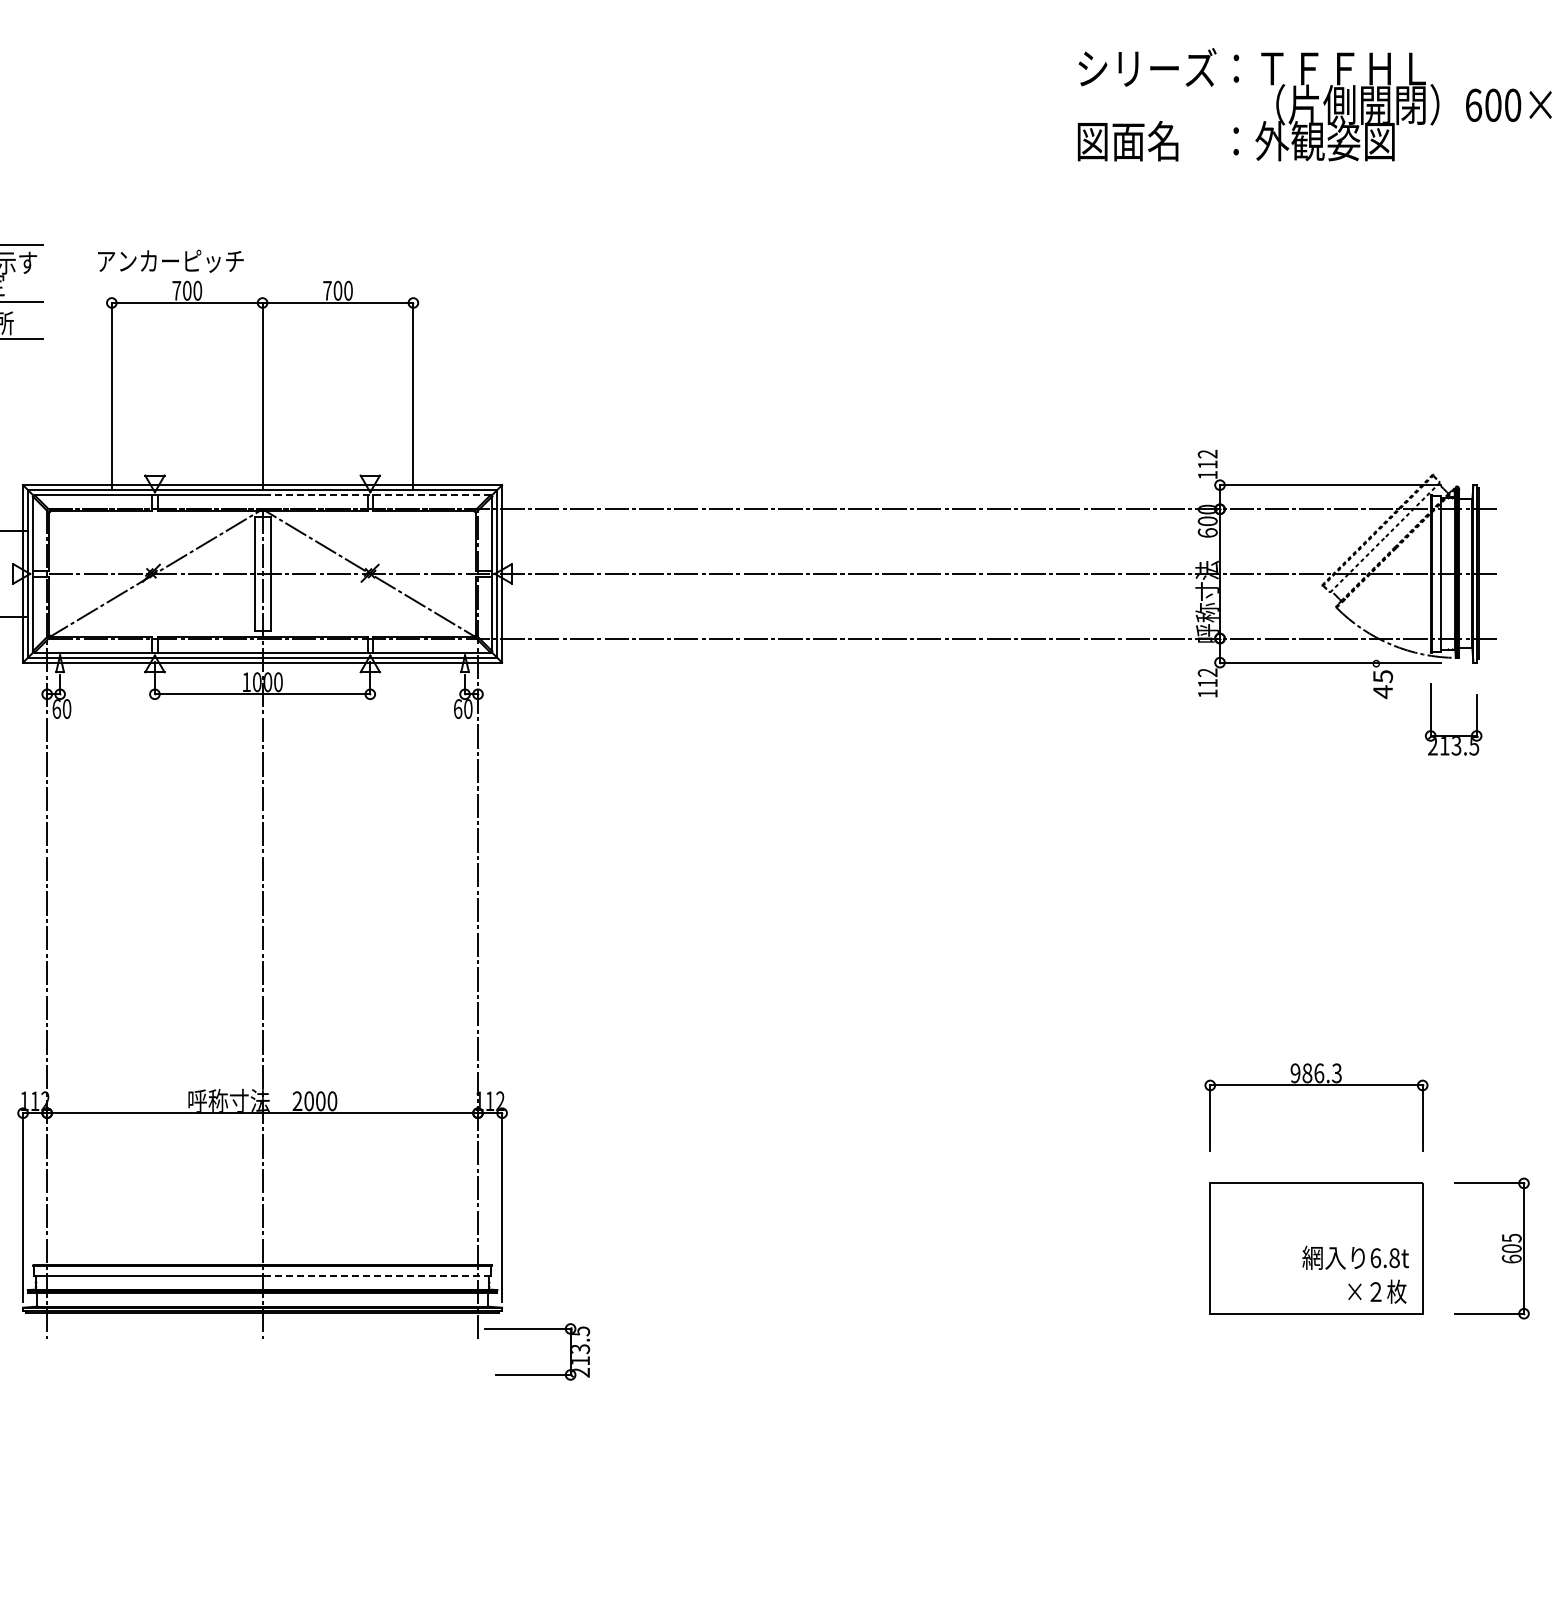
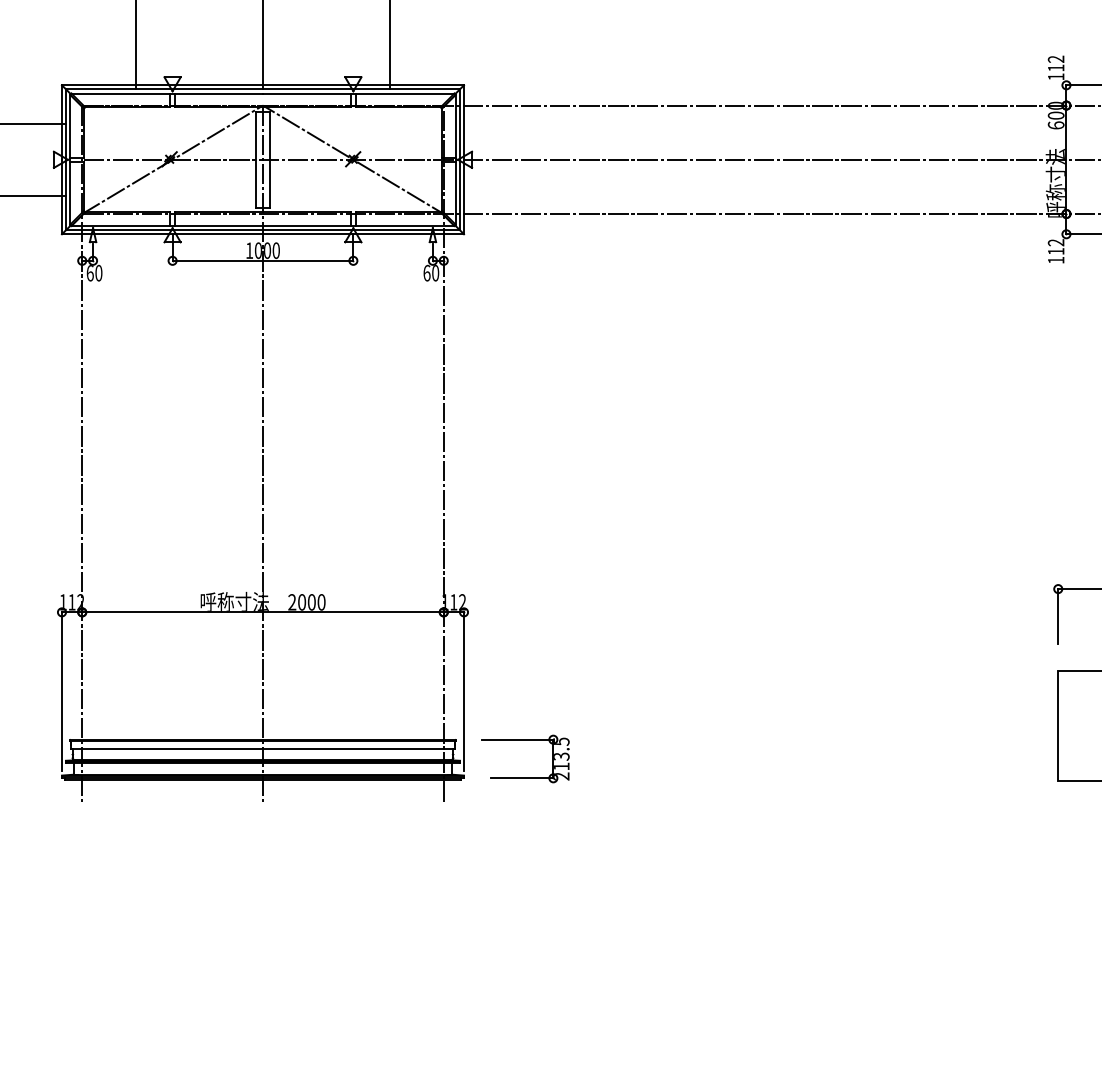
line: (376, 495) -> (358, 93), dashed -> solid
line: (376, 1275) -> (358, 748), dashed -> solid
part: (537, 1329) -> (525, 740), moved

